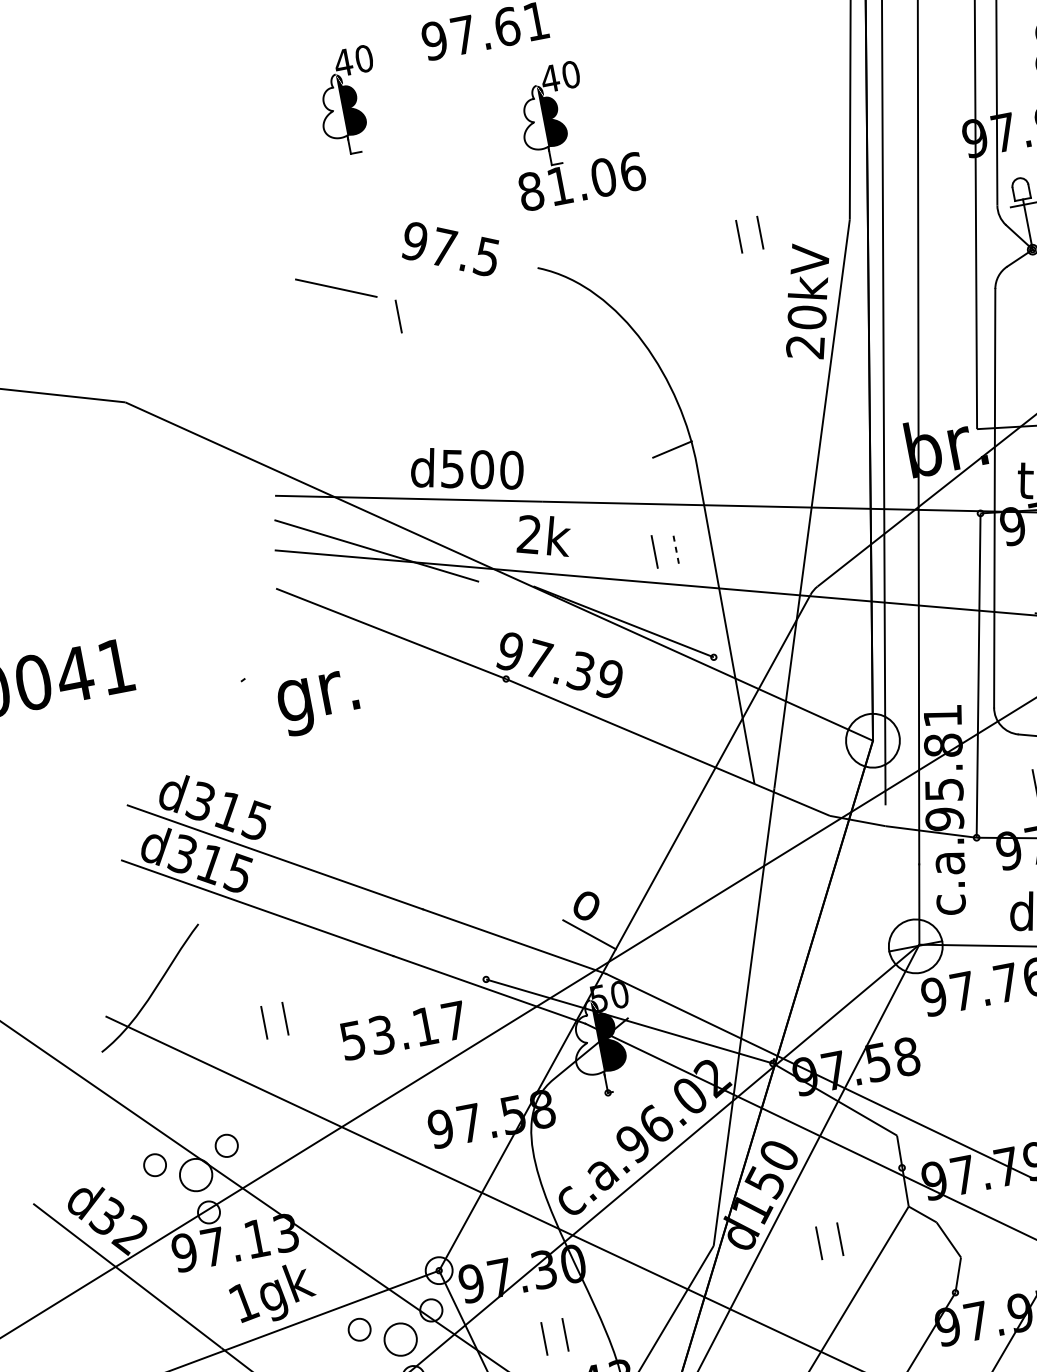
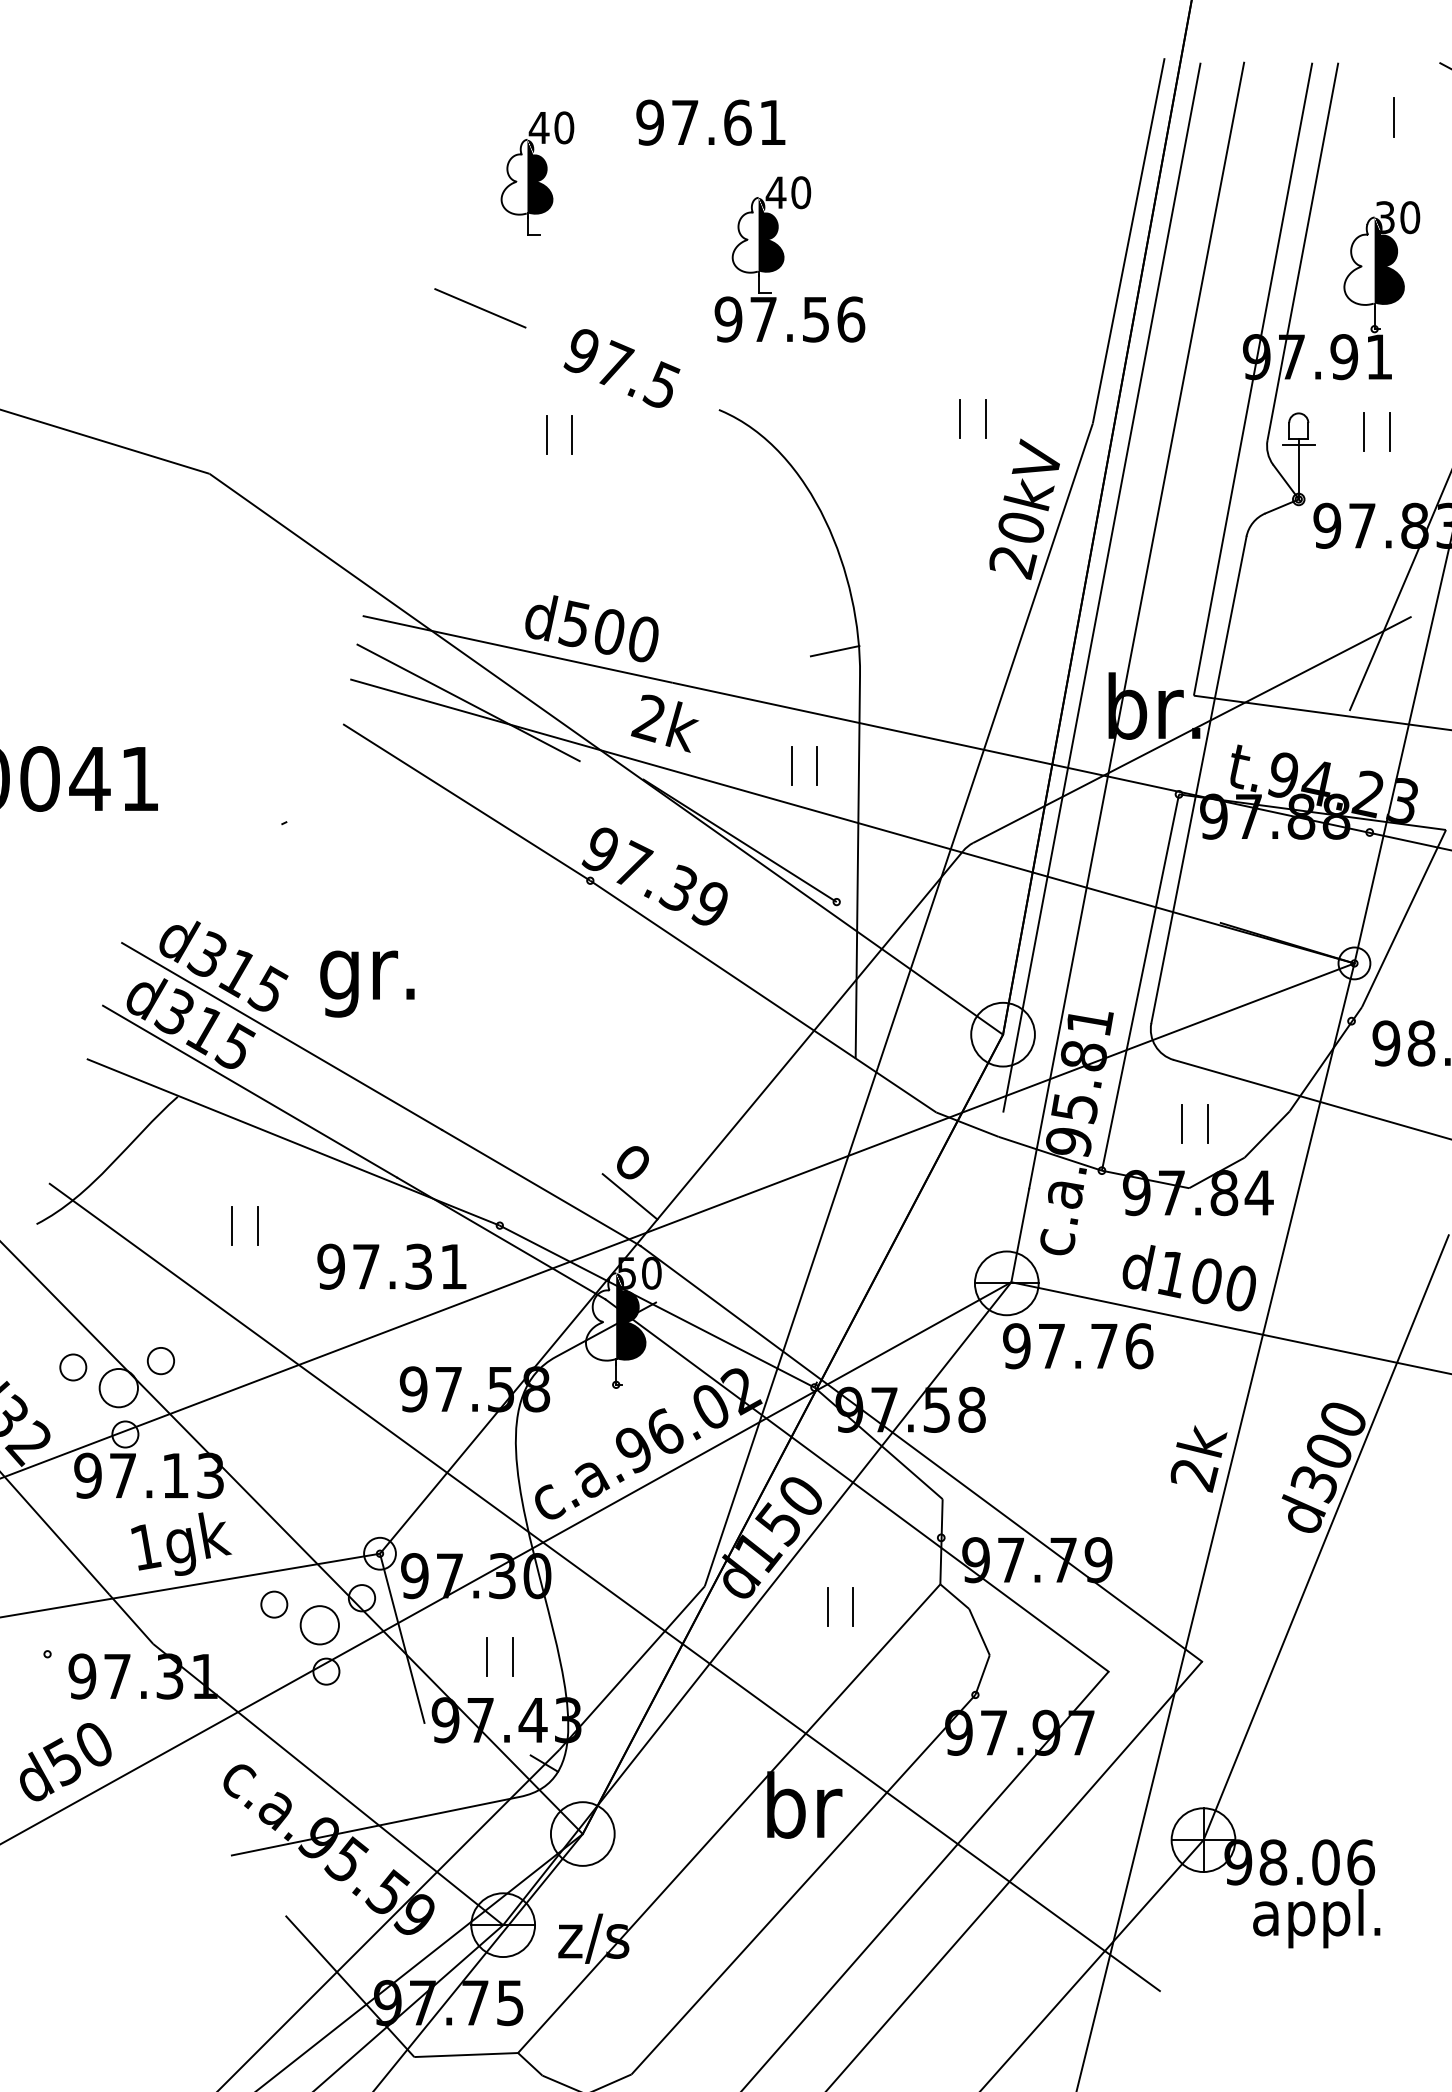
text: (566, 184) -> (771, 319), 81.06 -> 97.56
line: (336, 288) -> (480, 308), moved
line: (420, 312) -> (572, 435), added
line: (676, 547) -> (817, 765), dashed -> solid
text: (319, 702) -> (367, 983), moved
line: (300, 943) -> (292, 1142), added
text: (402, 1030) -> (391, 1266), 53.17 -> 97.31

